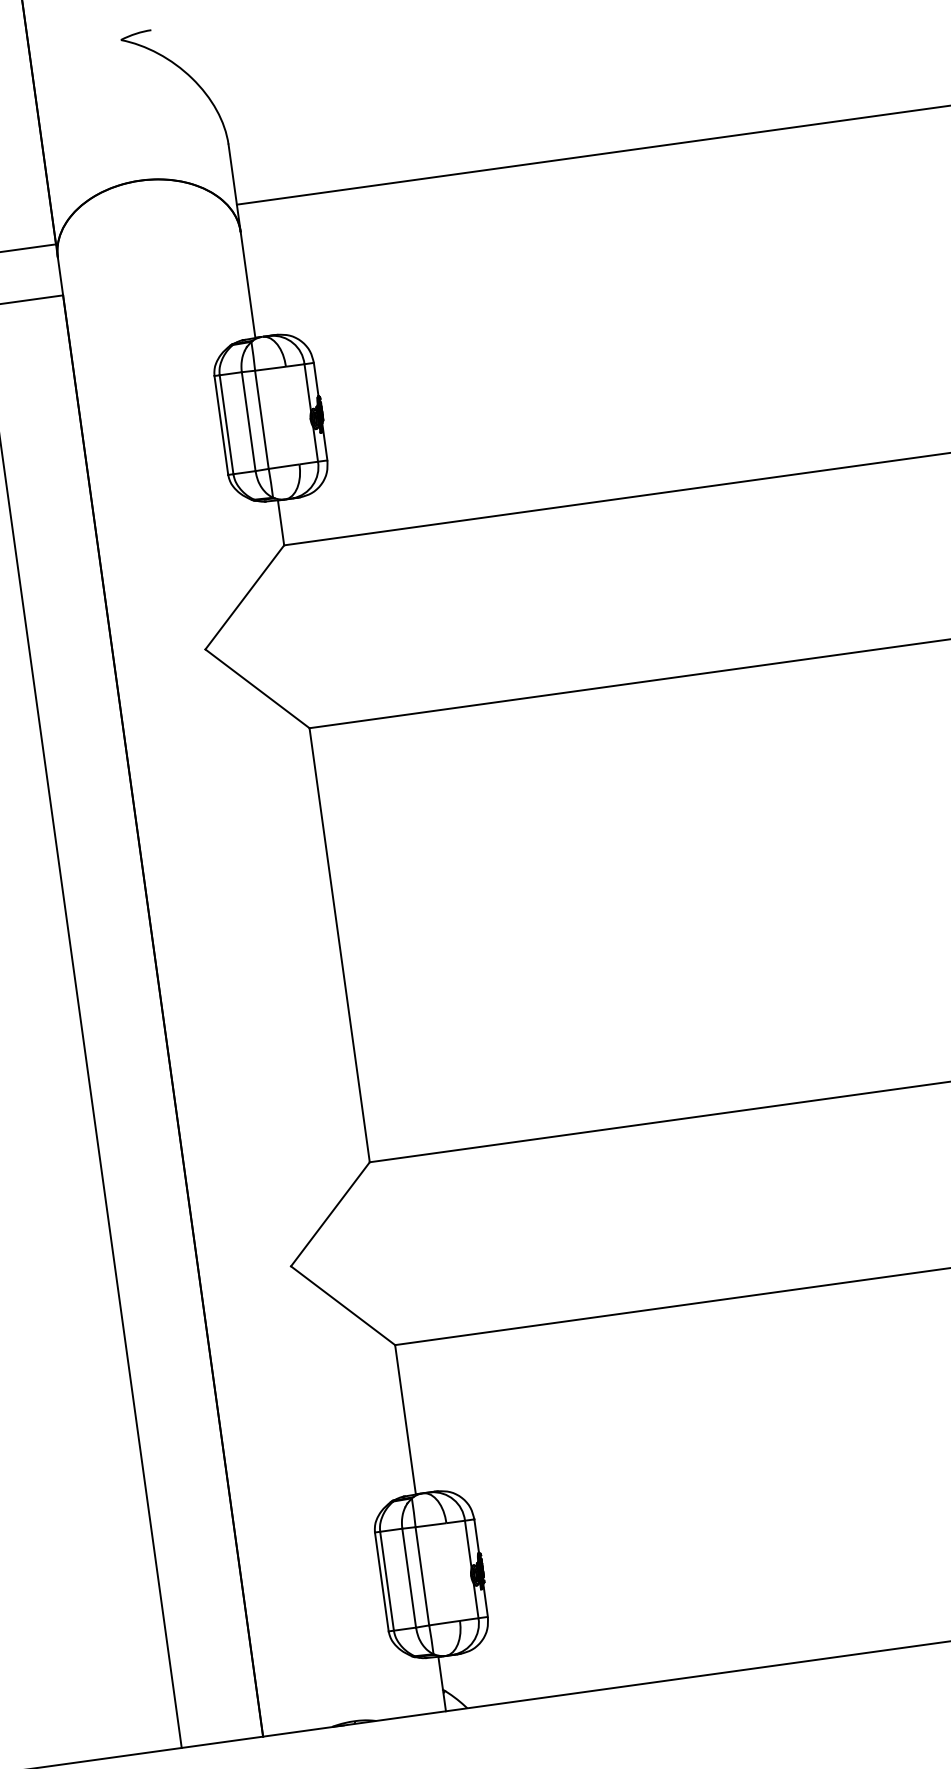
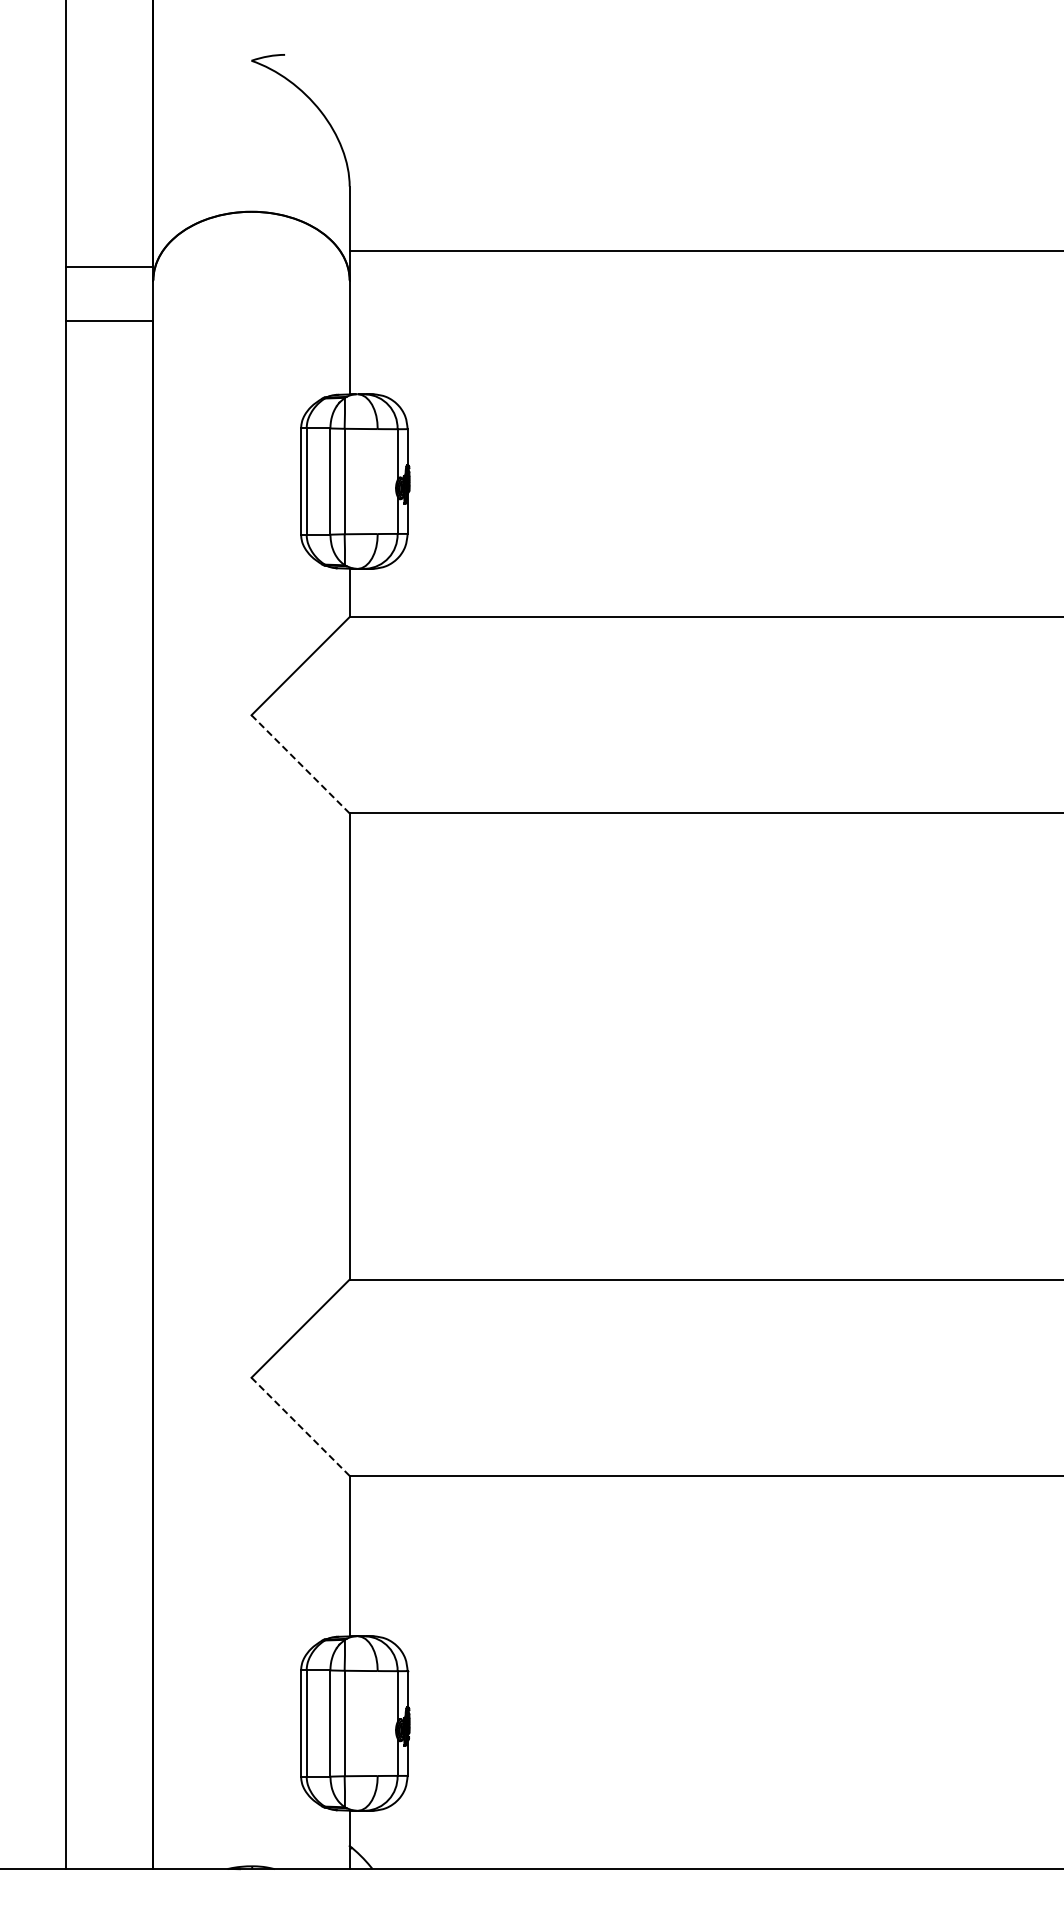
line: (257, 688) -> (300, 764), solid -> dashed
line: (342, 1305) -> (300, 1426), solid -> dashed

